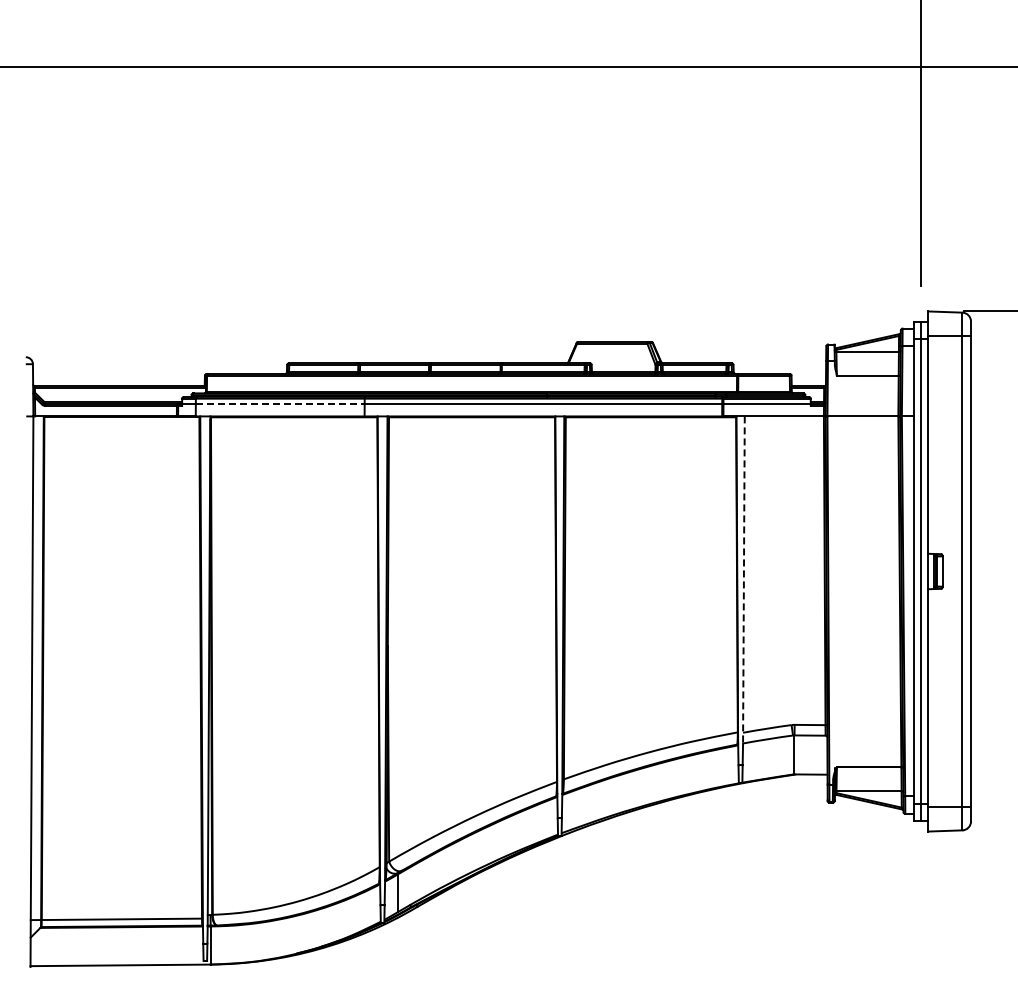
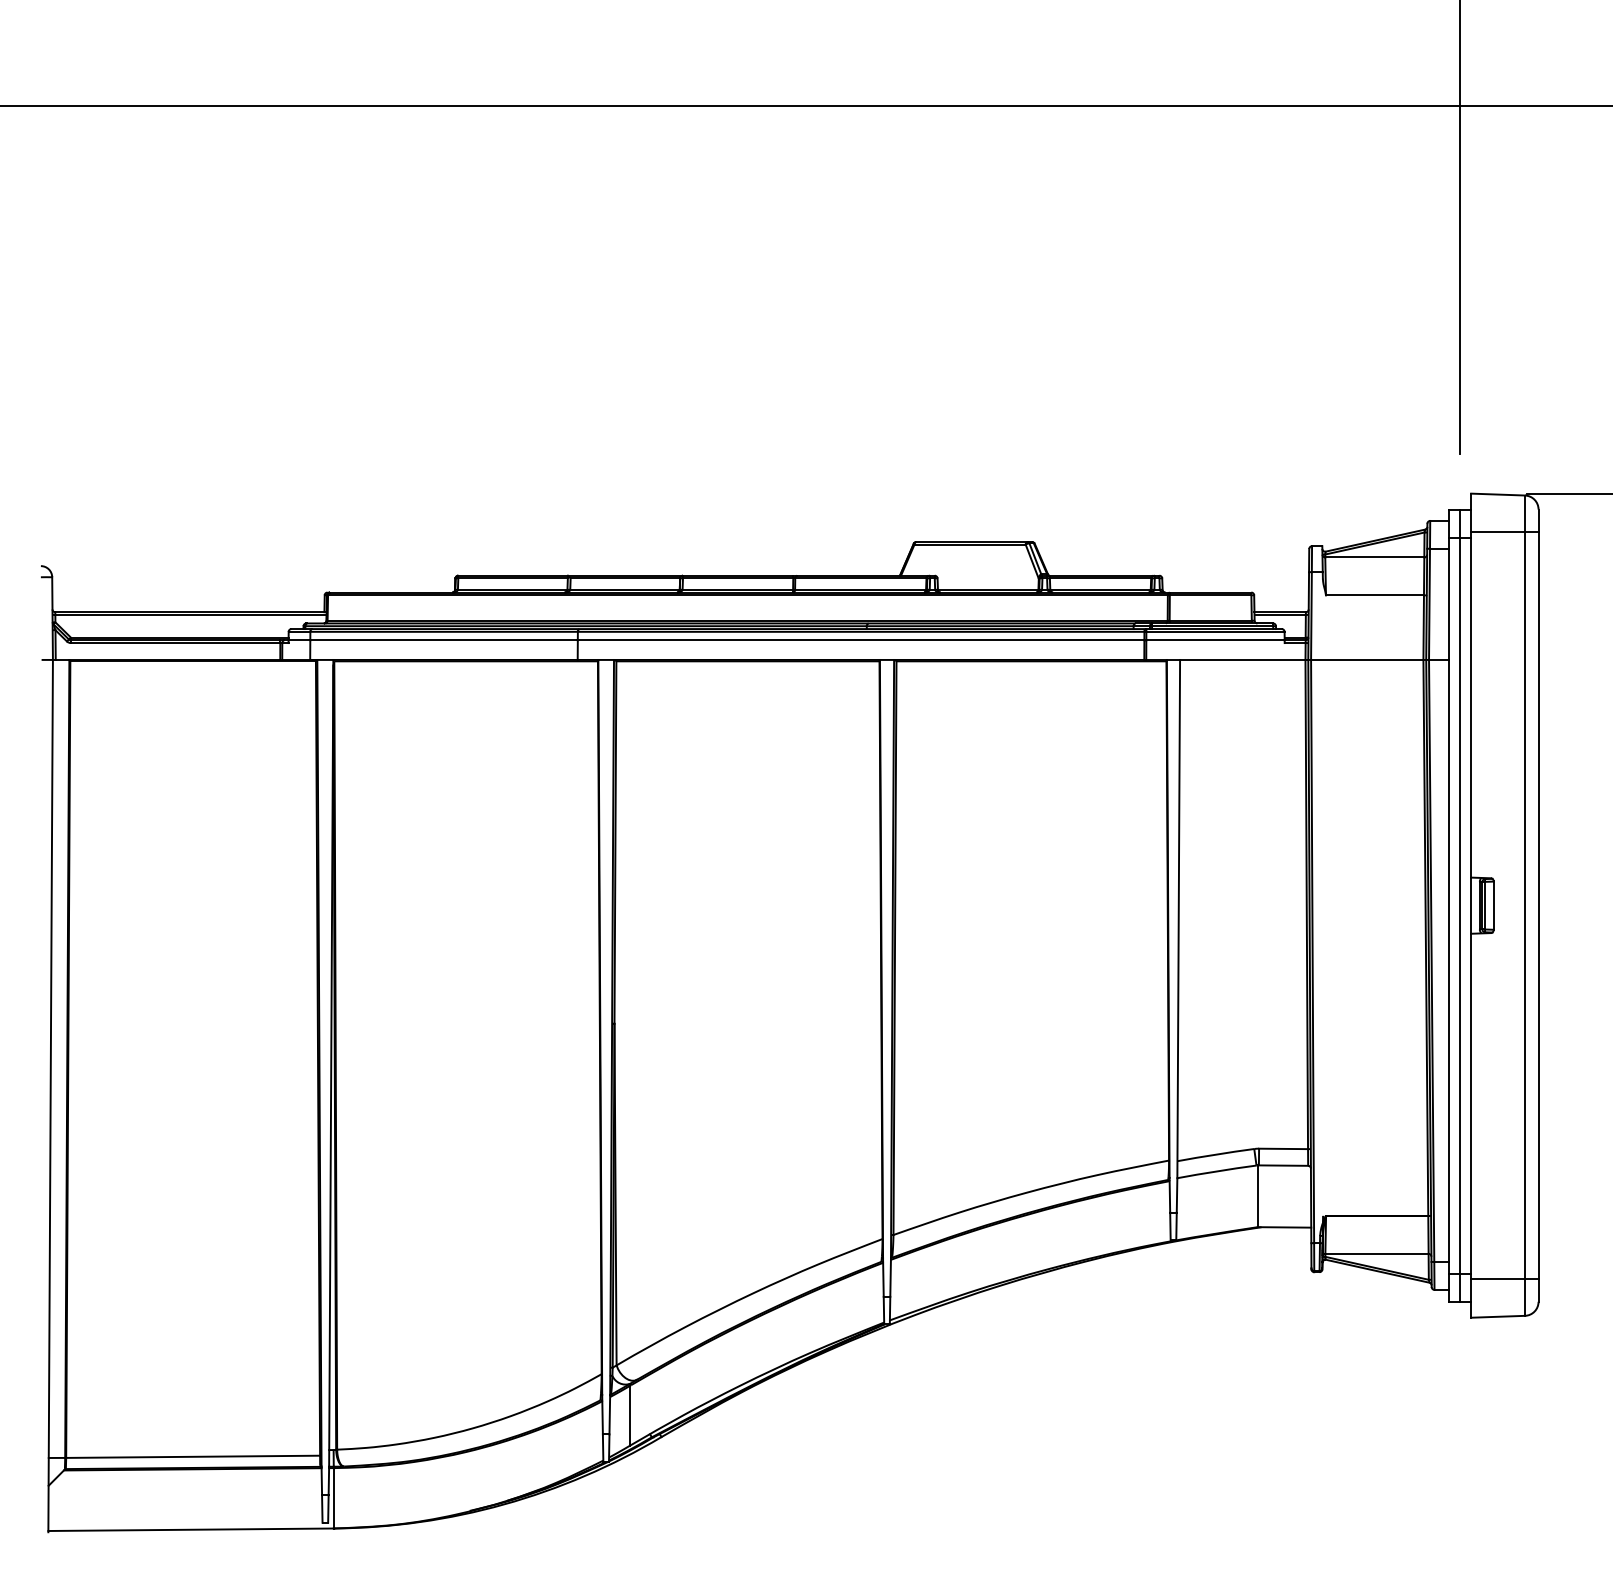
line: (280, 404) -> (444, 641), dashed -> solid
line: (743, 579) -> (1178, 918), dashed -> solid

